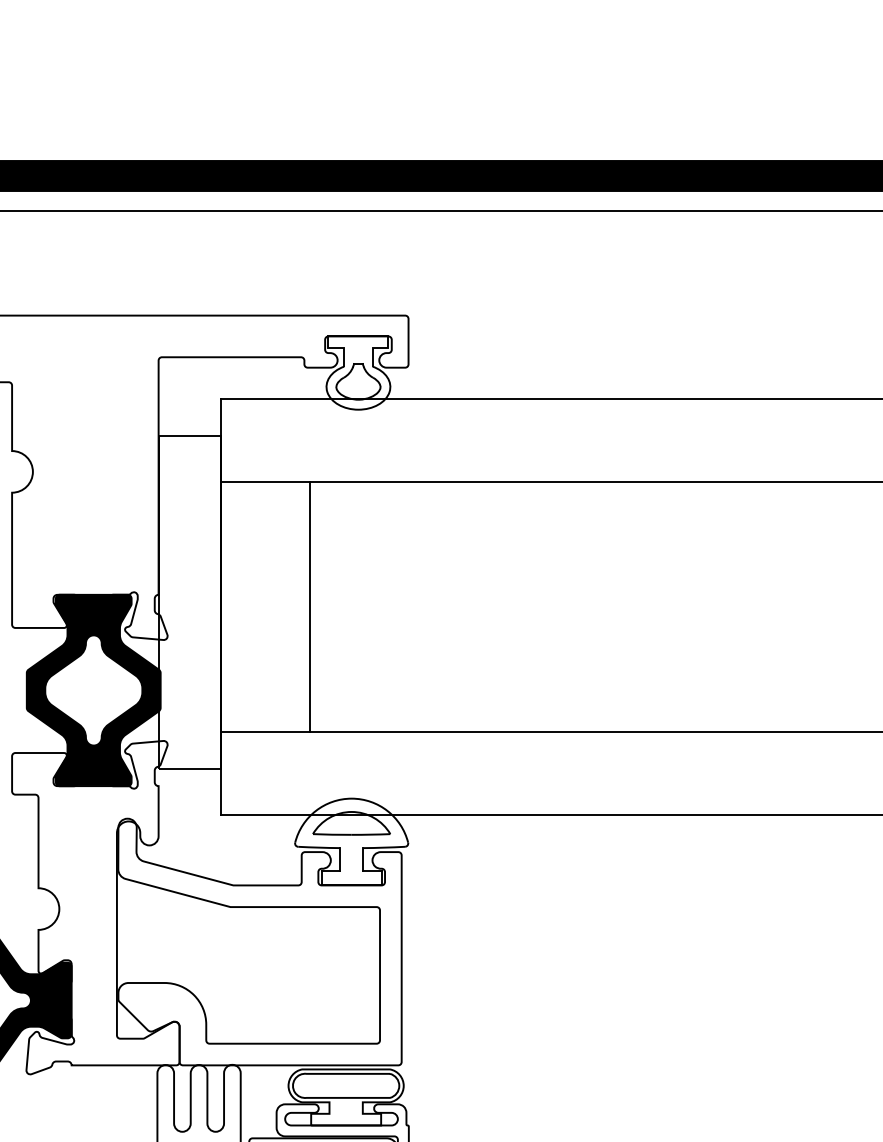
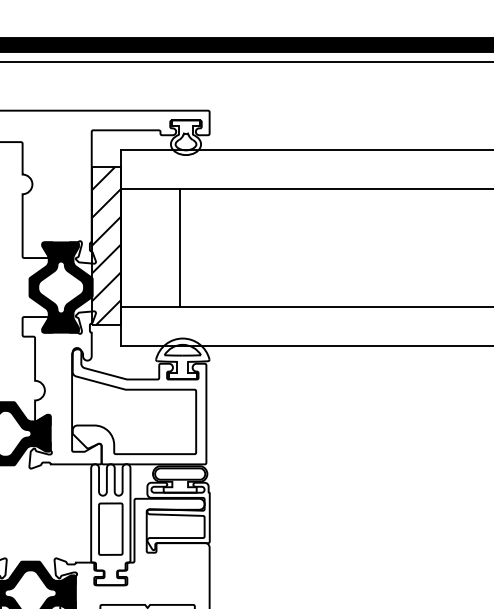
hatch: (189, 601) -> (106, 245), added
line: (310, 607) -> (180, 248), moved

